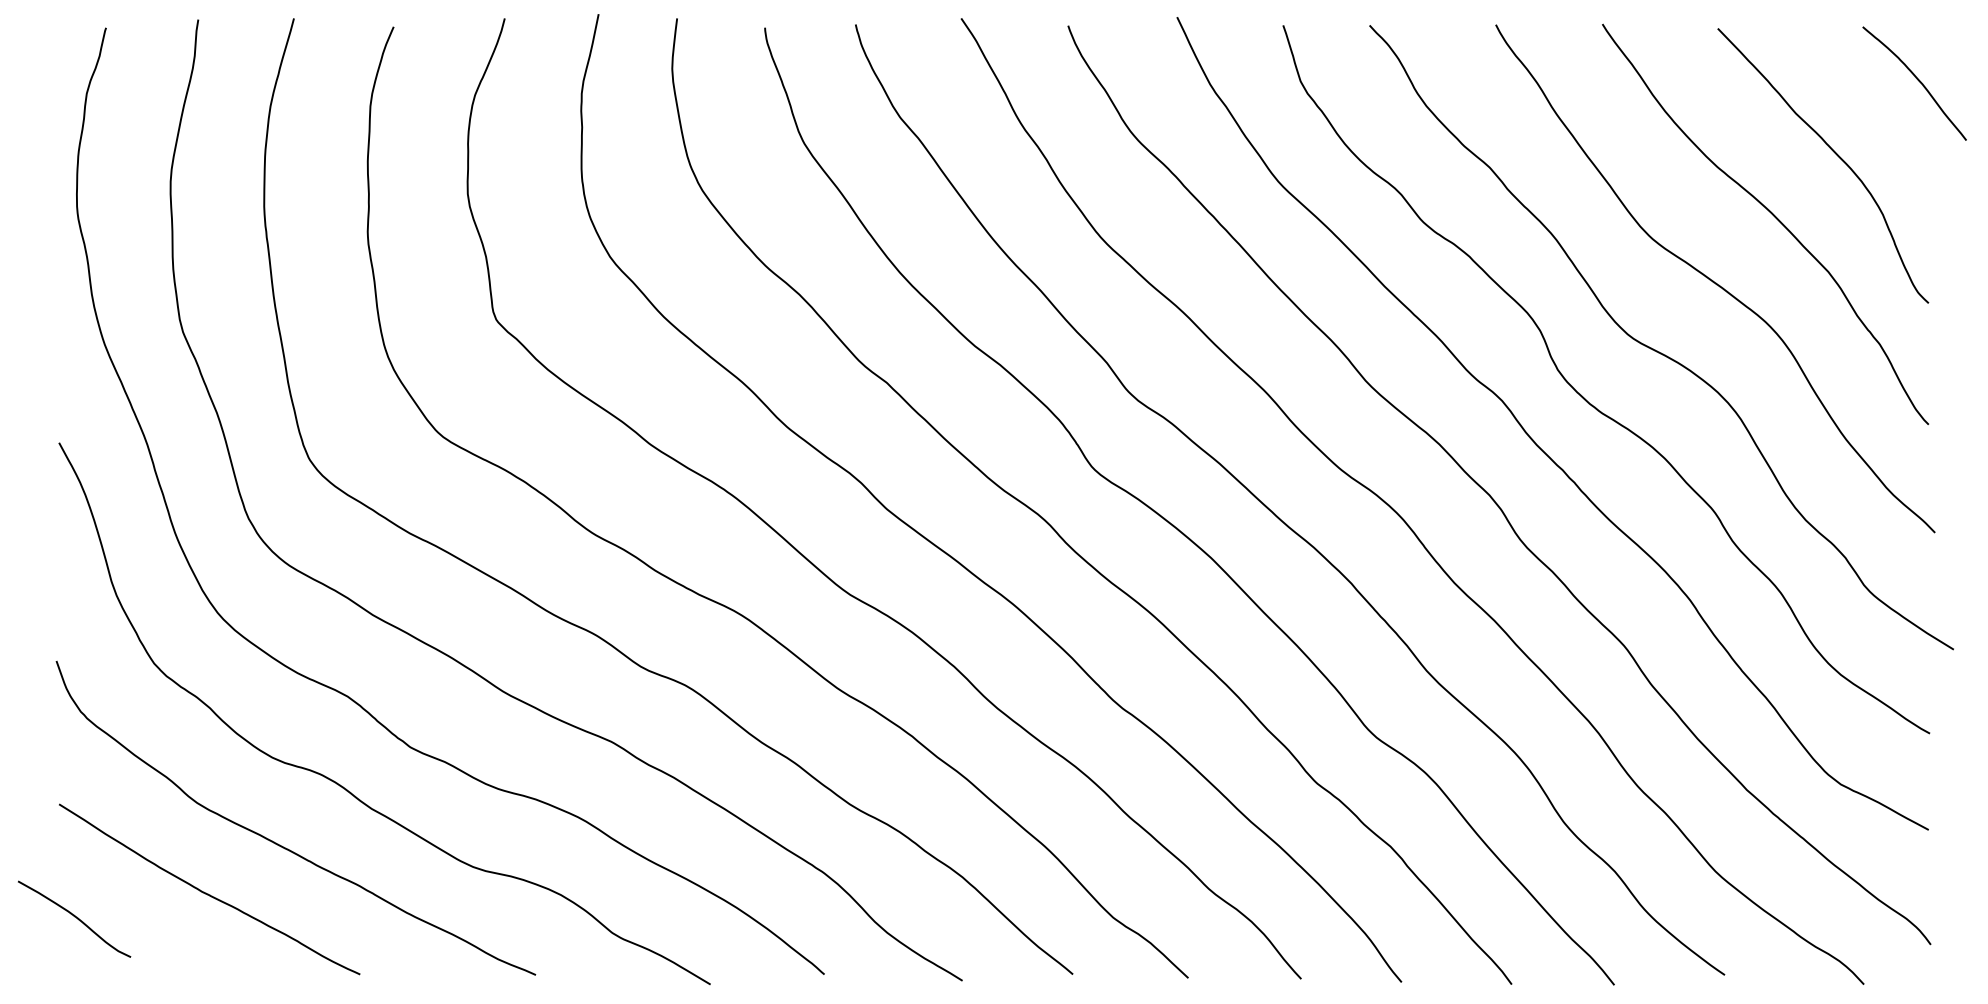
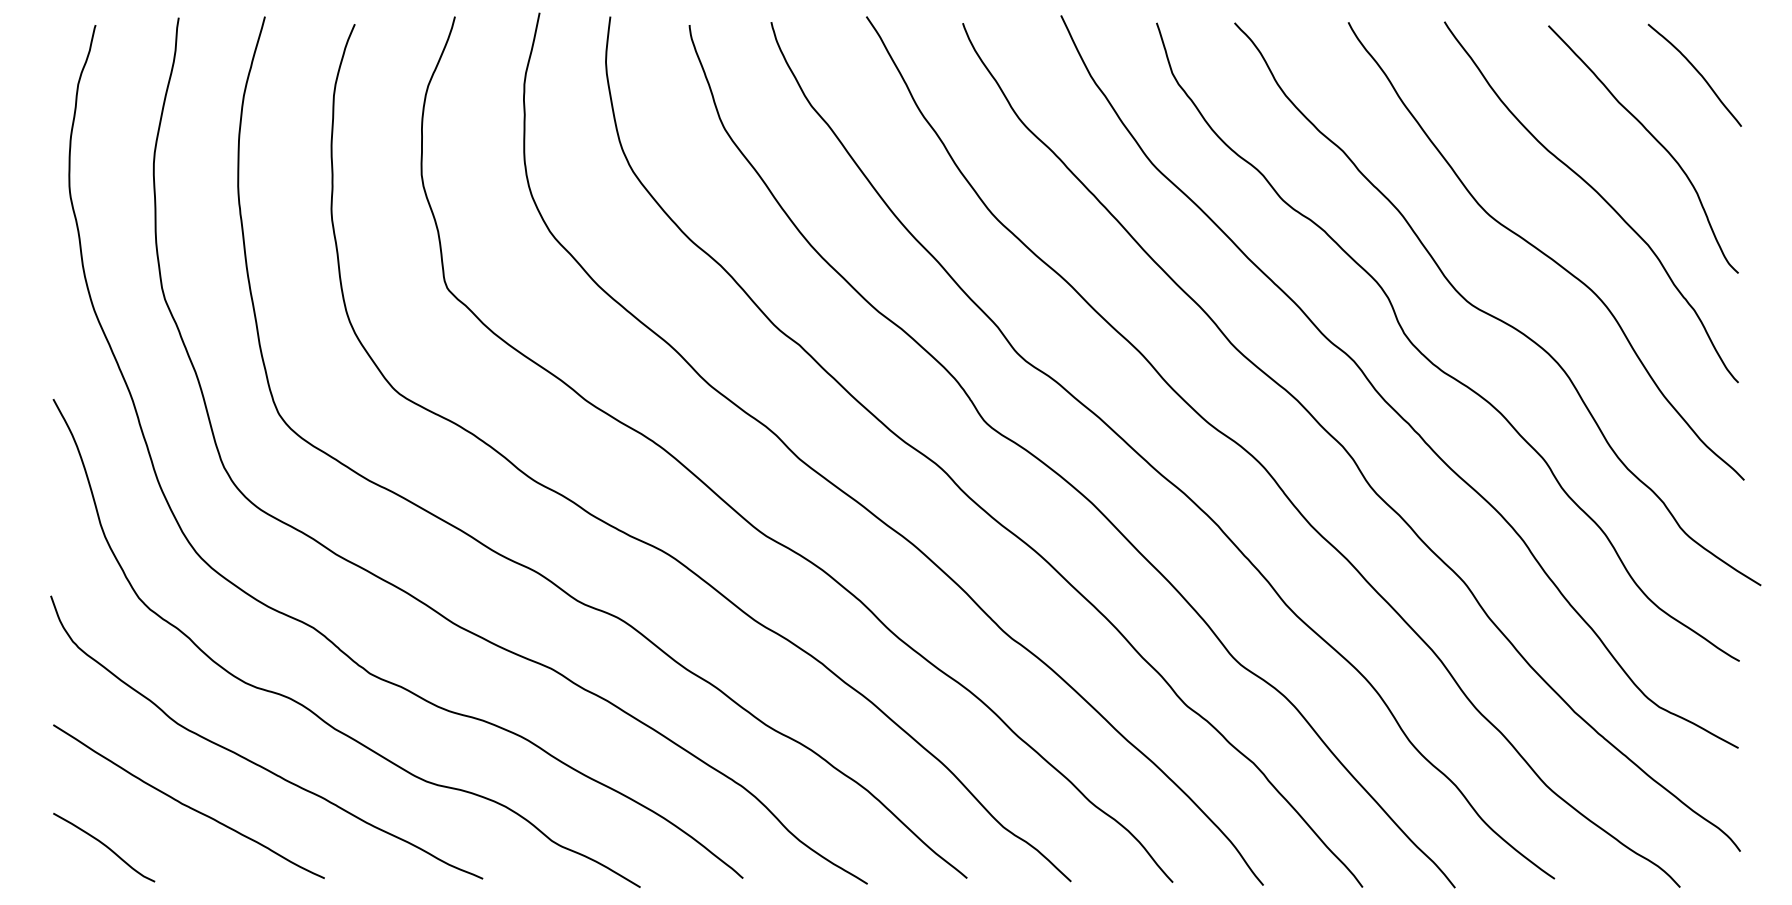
curve: (1916, 79) -> (1696, 71), moved
curve: (74, 918) -> (104, 846), moved

